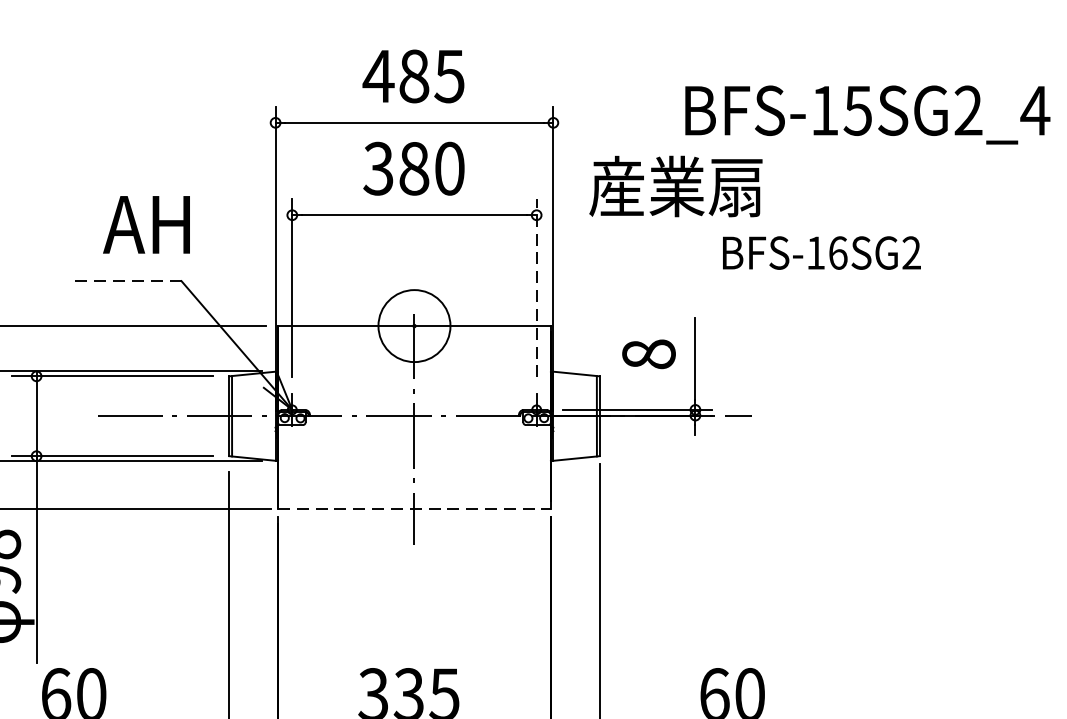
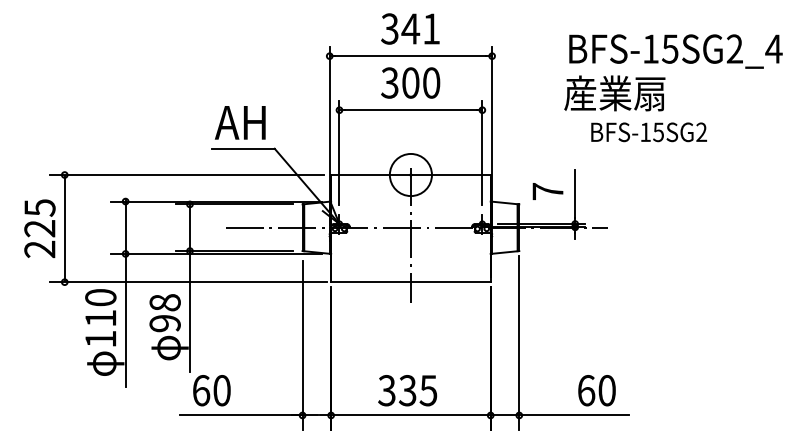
text: (413, 75) -> (410, 28), 485 -> 341
text: (413, 167) -> (410, 82), 380 -> 300
text: (675, 186) -> (614, 93), moved
text: (146, 224) -> (240, 122), moved
text: (837, 253) -> (658, 132), BFS-16SG2 -> BFS-15SG2
line: (128, 280) -> (243, 148), dashed -> solid
line: (536, 287) -> (482, 152), dashed -> solid
text: (648, 354) -> (547, 191), 8 -> 7
line: (413, 509) -> (410, 282), dashed -> solid

